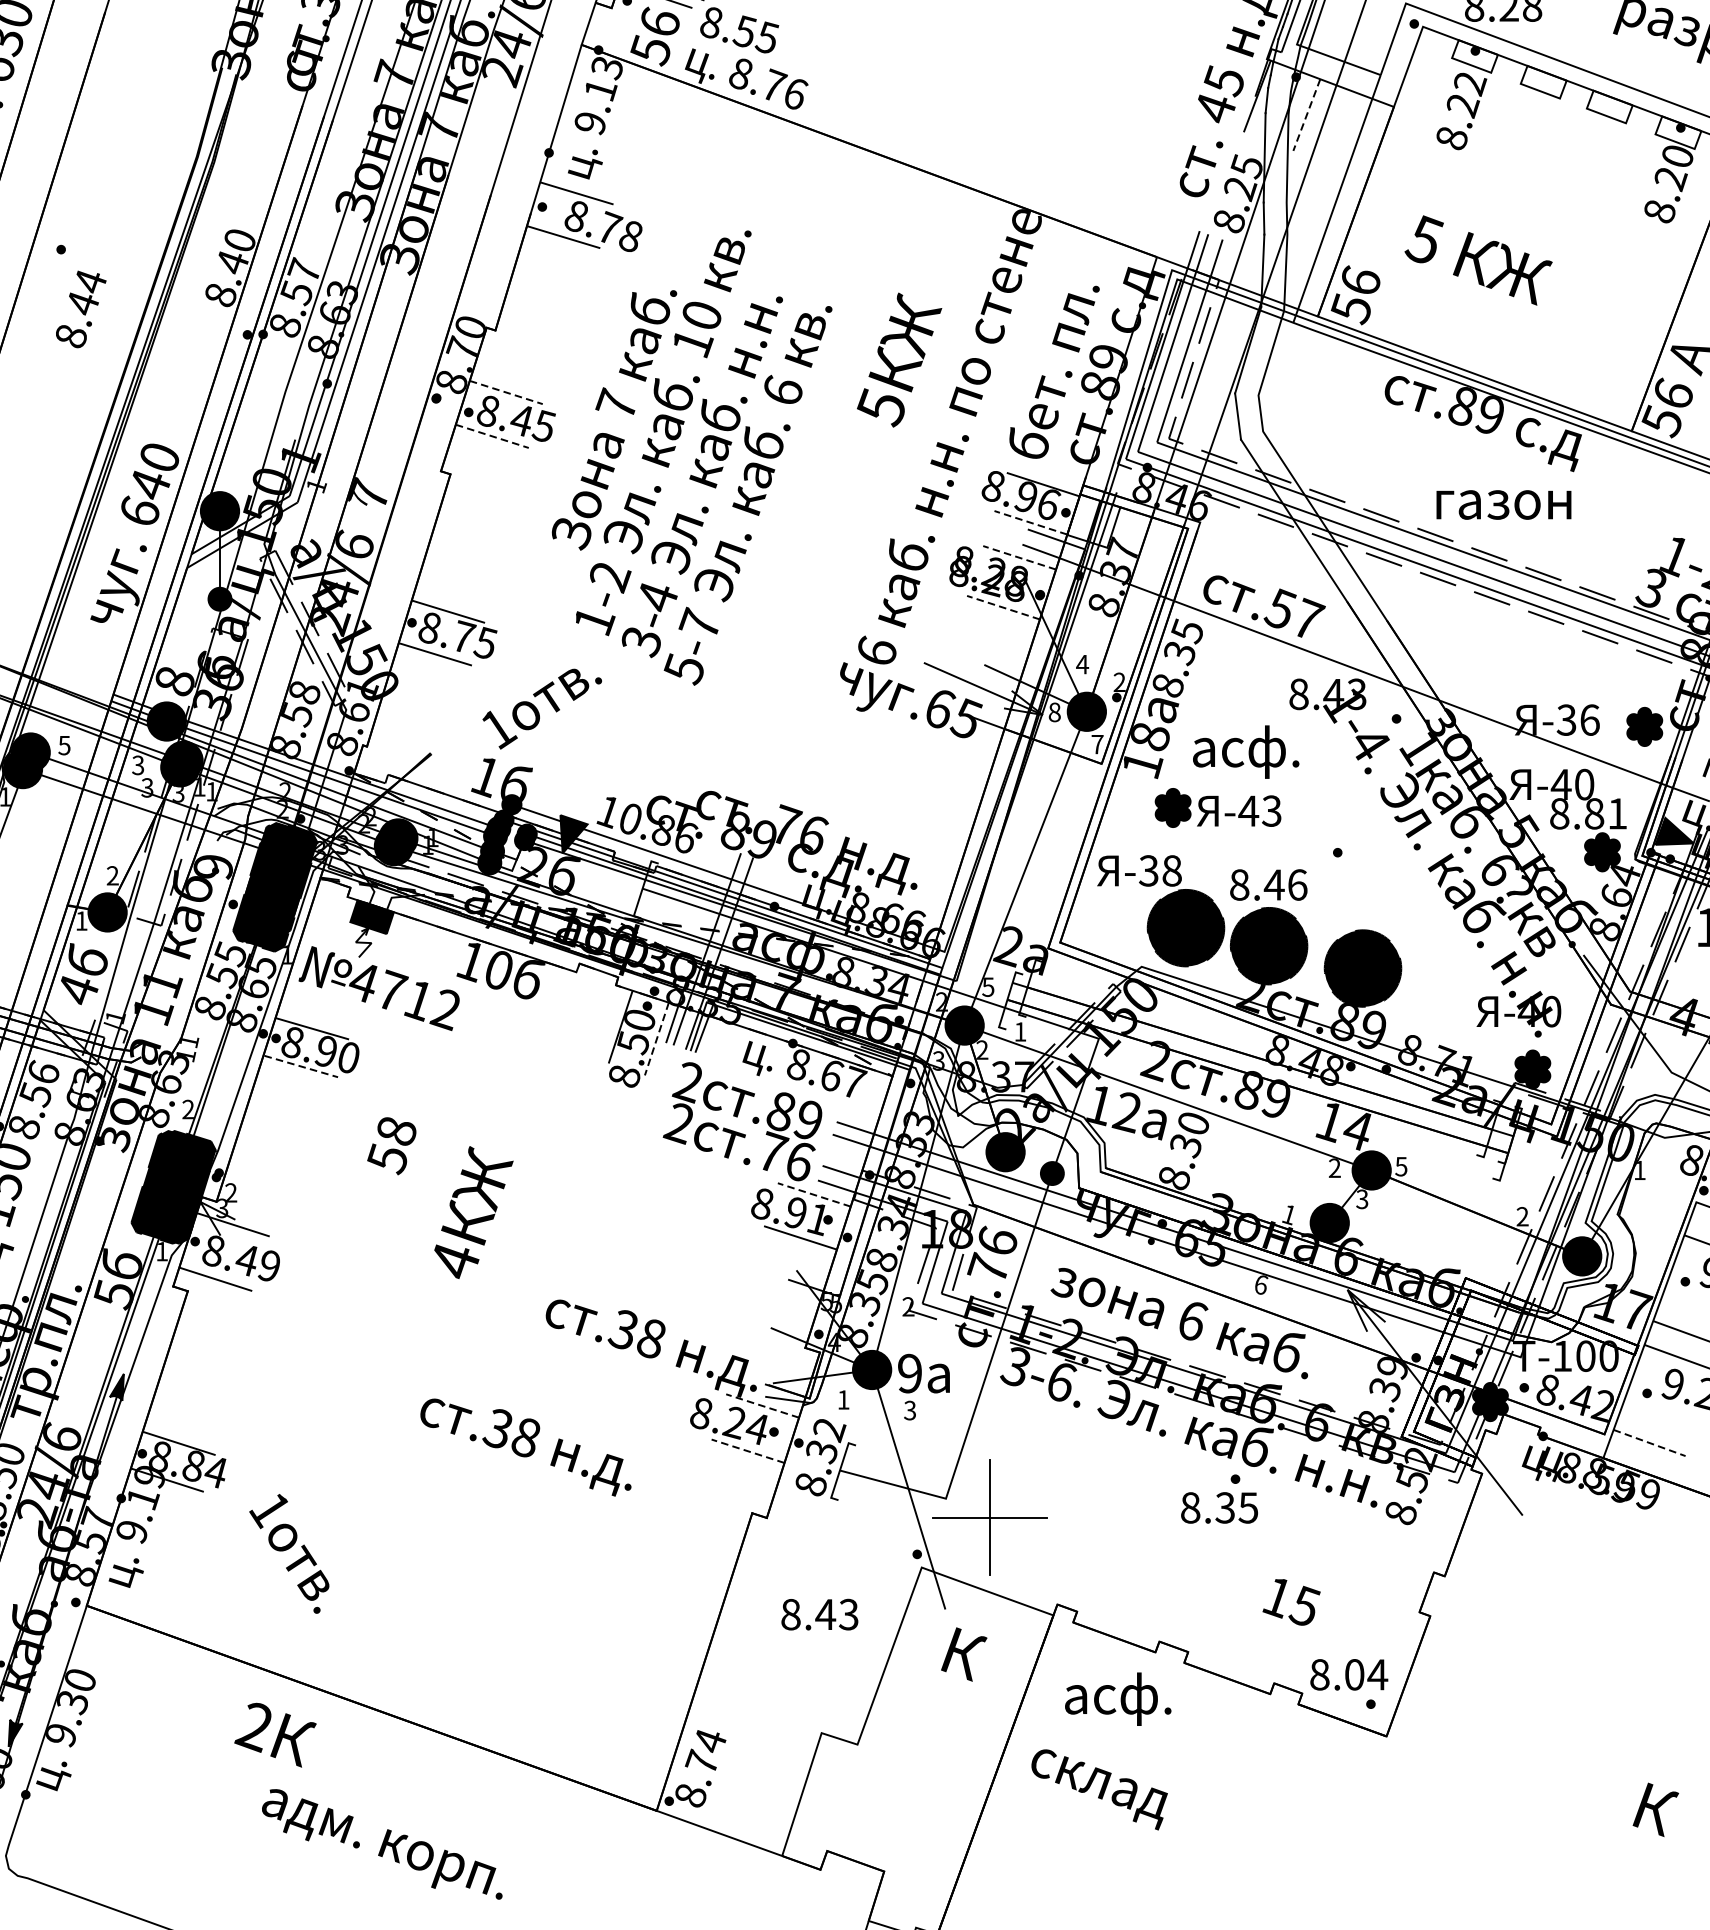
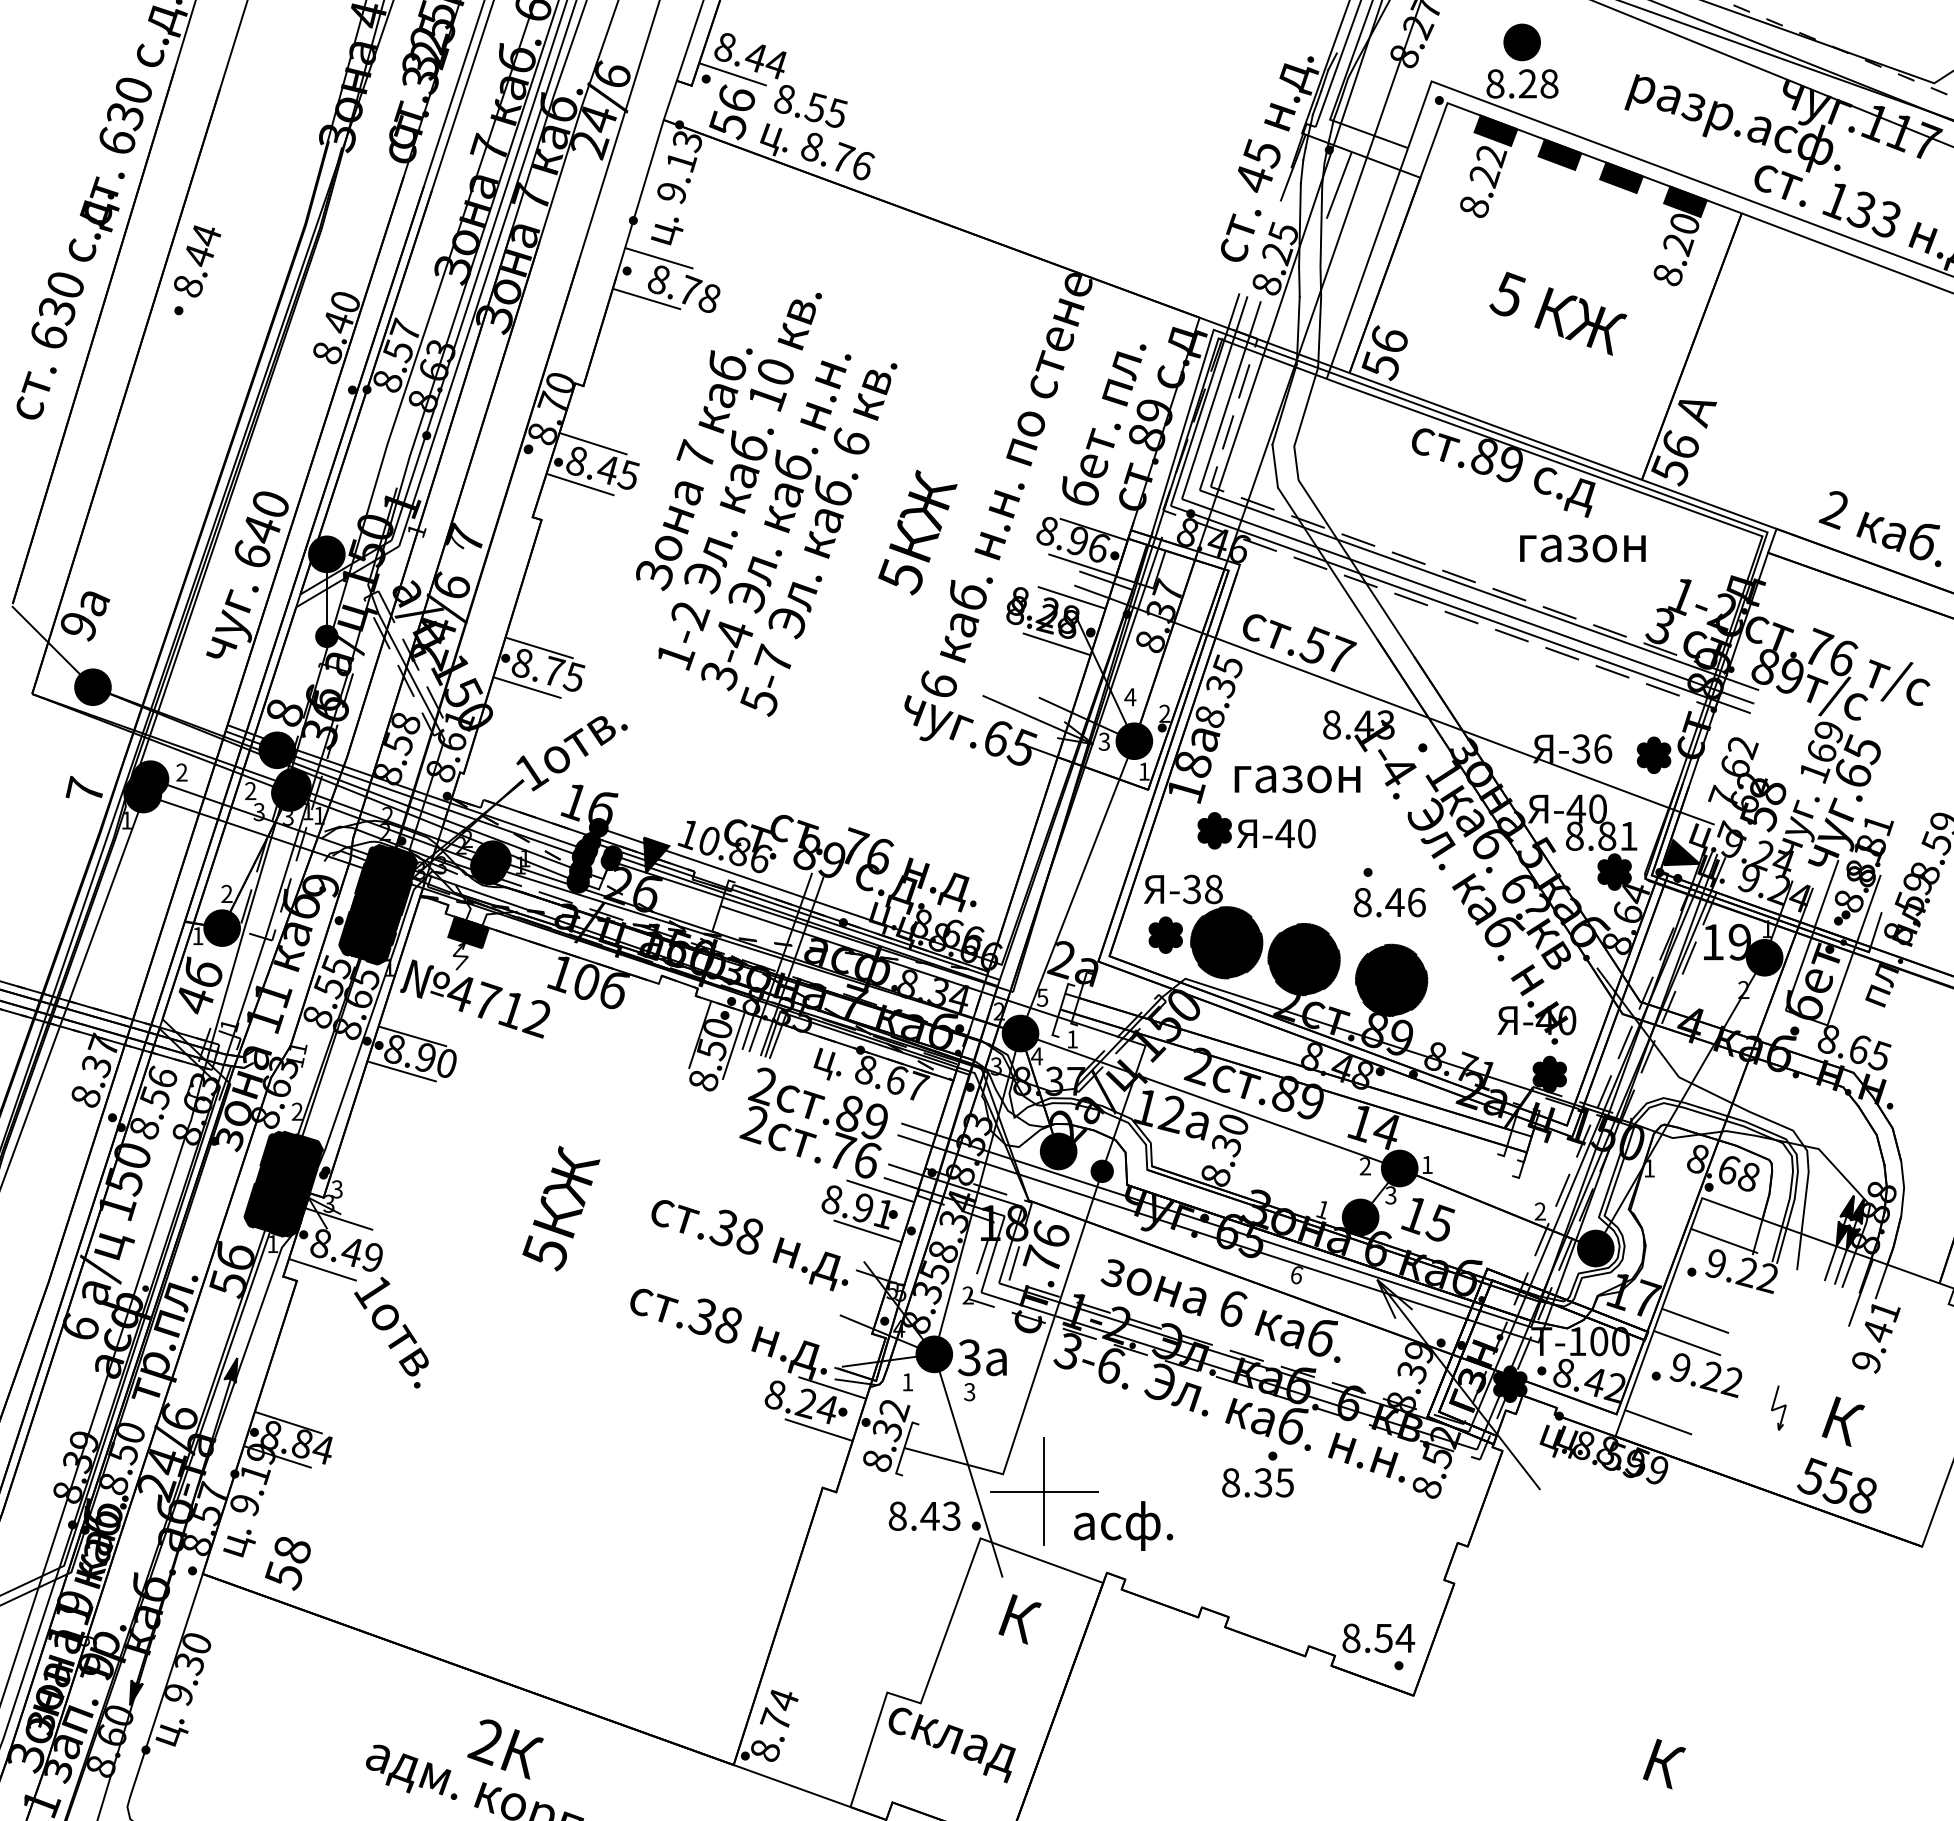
fill: (1474, 56) -> (1495, 130), added
fill: (1543, 81) -> (1559, 154), added
fill: (1609, 106) -> (1621, 177), added
line: (1307, 115) -> (1339, 185), dashed -> solid
fill: (1678, 132) -> (1685, 201), added
text: (1478, 260) -> (1558, 313), moved
text: (81, 309) -> (197, 261), moved
text: (899, 359) -> (917, 532), moved
line: (506, 392) -> (593, 443), dashed -> solid
line: (492, 436) -> (580, 484), dashed -> solid
text: (1503, 504) -> (1582, 548), moved
line: (1031, 523) -> (1082, 565), dashed -> solid
line: (1019, 557) -> (1071, 597), dashed -> solid
line: (1003, 607) -> (1056, 644), dashed -> solid
text: (541, 708) -> (571, 753), moved
text: (1054, 712) -> (1104, 741), 8 -> 3
text: (1096, 744) -> (1143, 771), 7 -> 1
text: (63, 745) -> (181, 772), 5 -> 2
text: (1260, 751) -> (1296, 778), асф. -> газон
text: (138, 765) -> (250, 791), 3 -> 2
text: (1271, 810) -> (1306, 833), -43 -> -40
text: (1268, 884) -> (1389, 902), moved
part: (1120, 919) -> (1165, 934), added
line: (656, 1039) -> (733, 1046), dashed -> solid
text: (981, 1050) -> (1036, 1056), 2 -> 4
line: (301, 1066) -> (402, 1071), dashed -> solid
text: (391, 1145) -> (287, 1563), moved
text: (1400, 1167) -> (1426, 1165), 5 -> 1
text: (230, 1193) -> (336, 1189), 2 -> 3
line: (814, 1195) -> (880, 1191), dashed -> solid
text: (454, 1261) -> (545, 1253), 4 -> 5
text: (909, 1373) -> (969, 1357), 9 -> 3
line: (762, 1405) -> (832, 1387), dashed -> solid
line: (1649, 1443) -> (1658, 1422), dashed -> solid
text: (525, 1447) -> (749, 1245), moved
line: (747, 1451) -> (818, 1430), dashed -> solid
text: (289, 1553) -> (391, 1332), moved
text: (1292, 1602) -> (1428, 1219), moved
text: (819, 1613) -> (924, 1515), moved
text: (1354, 1673) -> (1383, 1637), 8.04 -> 8.54
text: (1118, 1698) -> (1123, 1525), moved
text: (275, 1735) -> (505, 1749), moved
text: (1098, 1789) -> (951, 1745), moved

